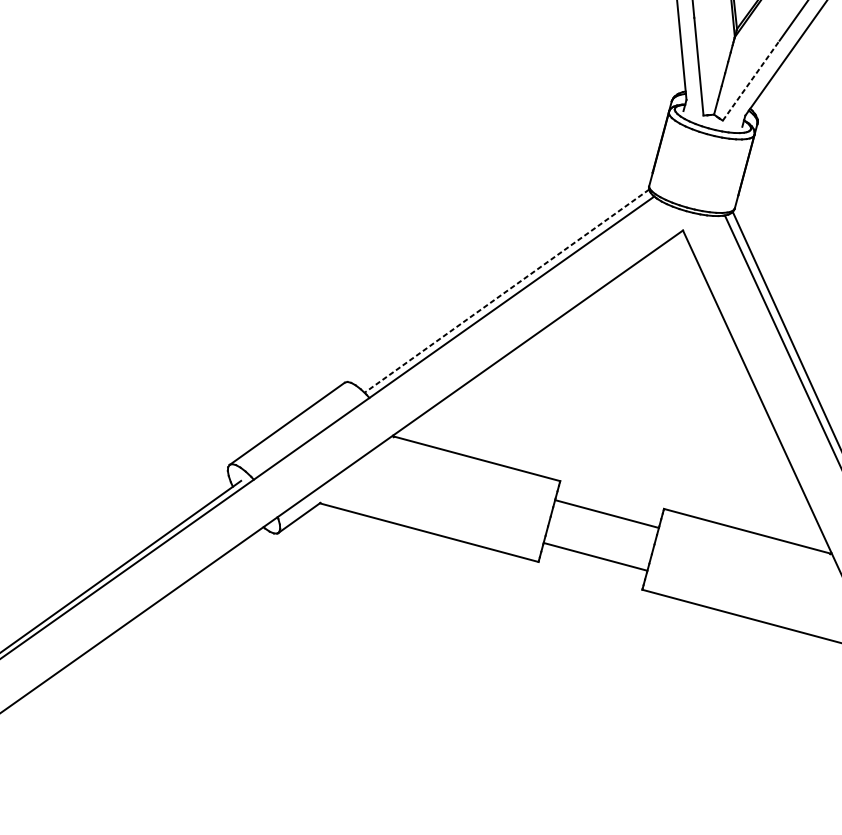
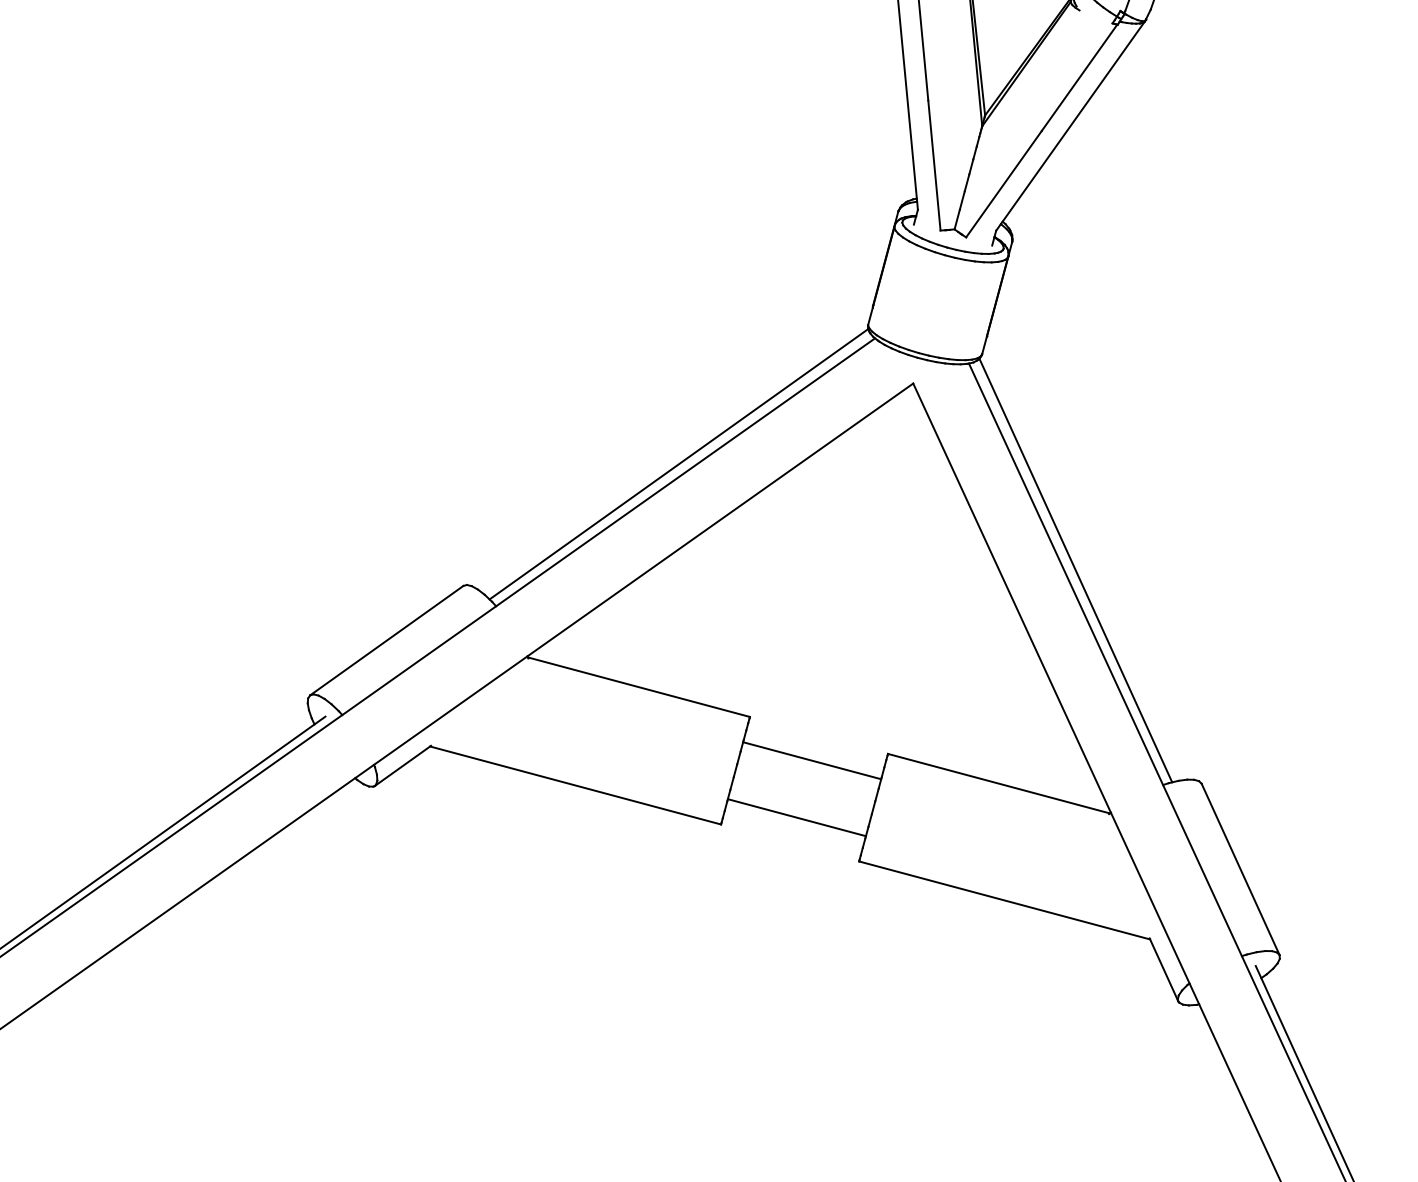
line: (751, 80) -> (1004, 183), dashed -> solid
line: (506, 291) -> (678, 464), dashed -> solid

